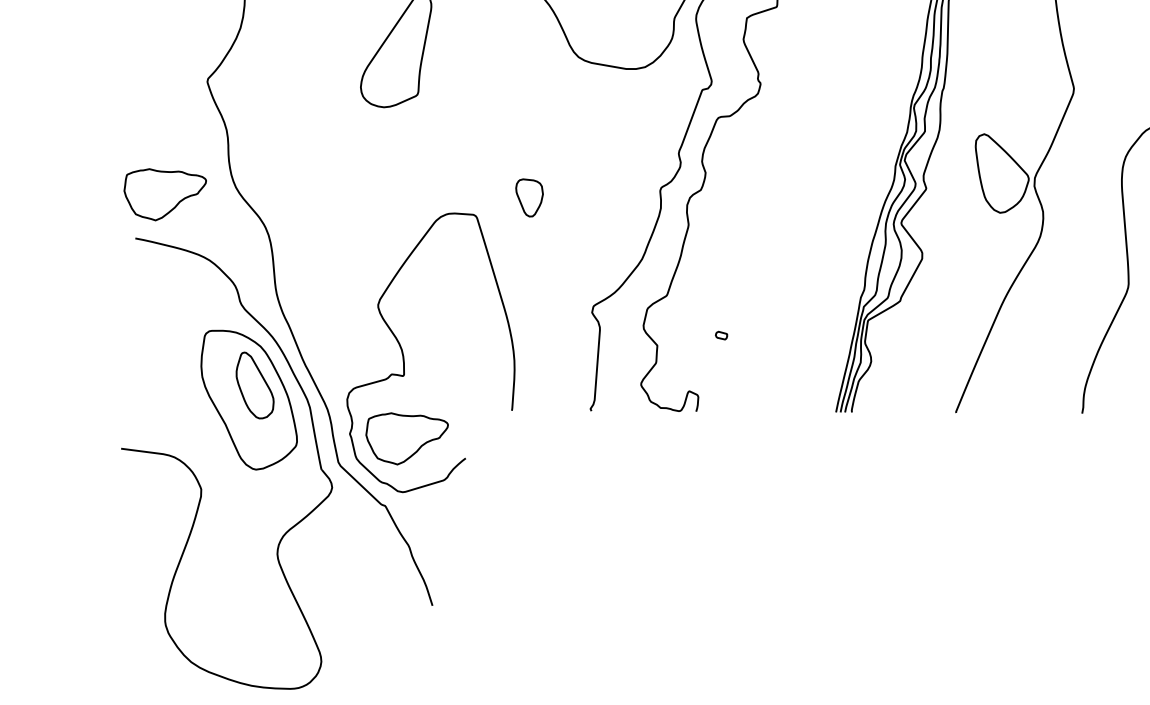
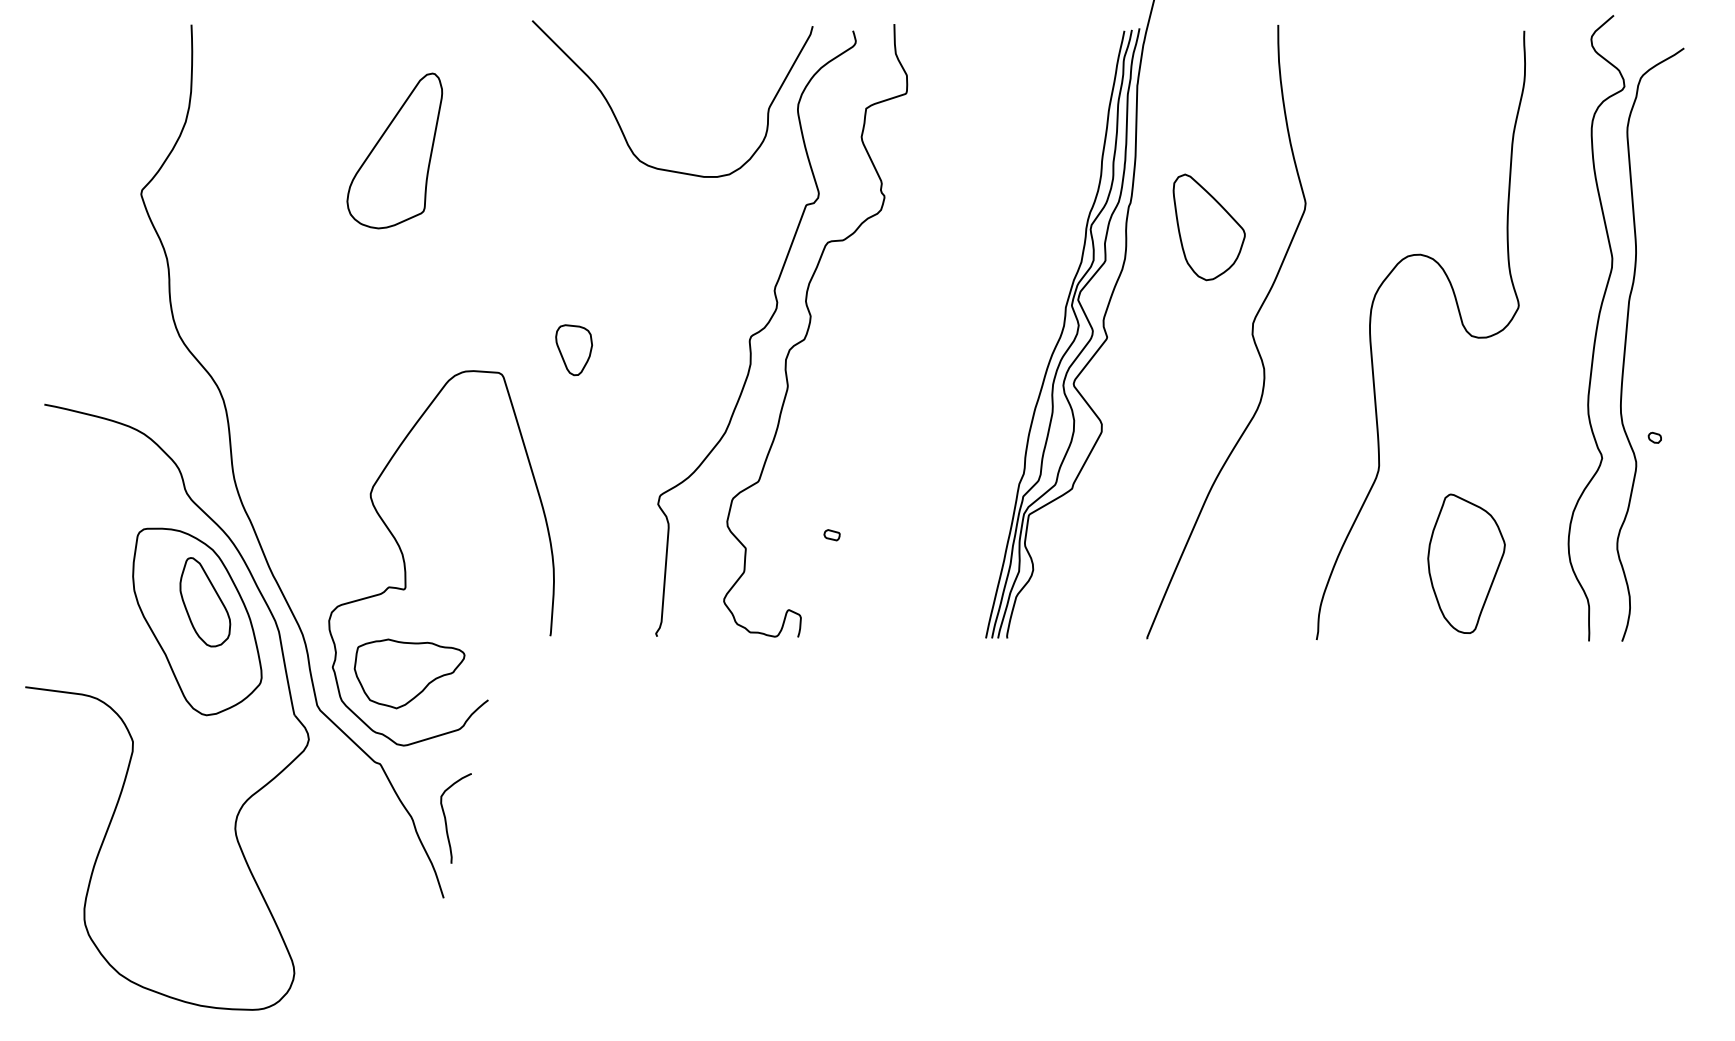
part: (1001, 173) -> (1208, 227), moved
part: (165, 194) -> (84, 345), removed
curve: (434, 546) -> (446, 818), added

